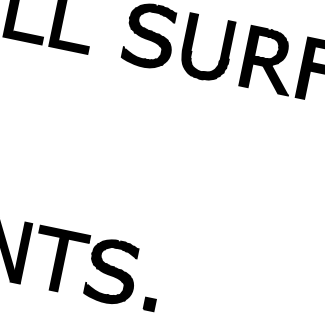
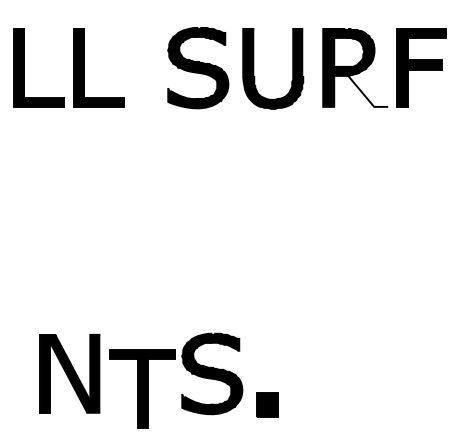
fill: (276, 79) -> (368, 89), removed
part: (59, 260) -> (142, 388), moved
part: (149, 304) -> (267, 405), size x1.6

